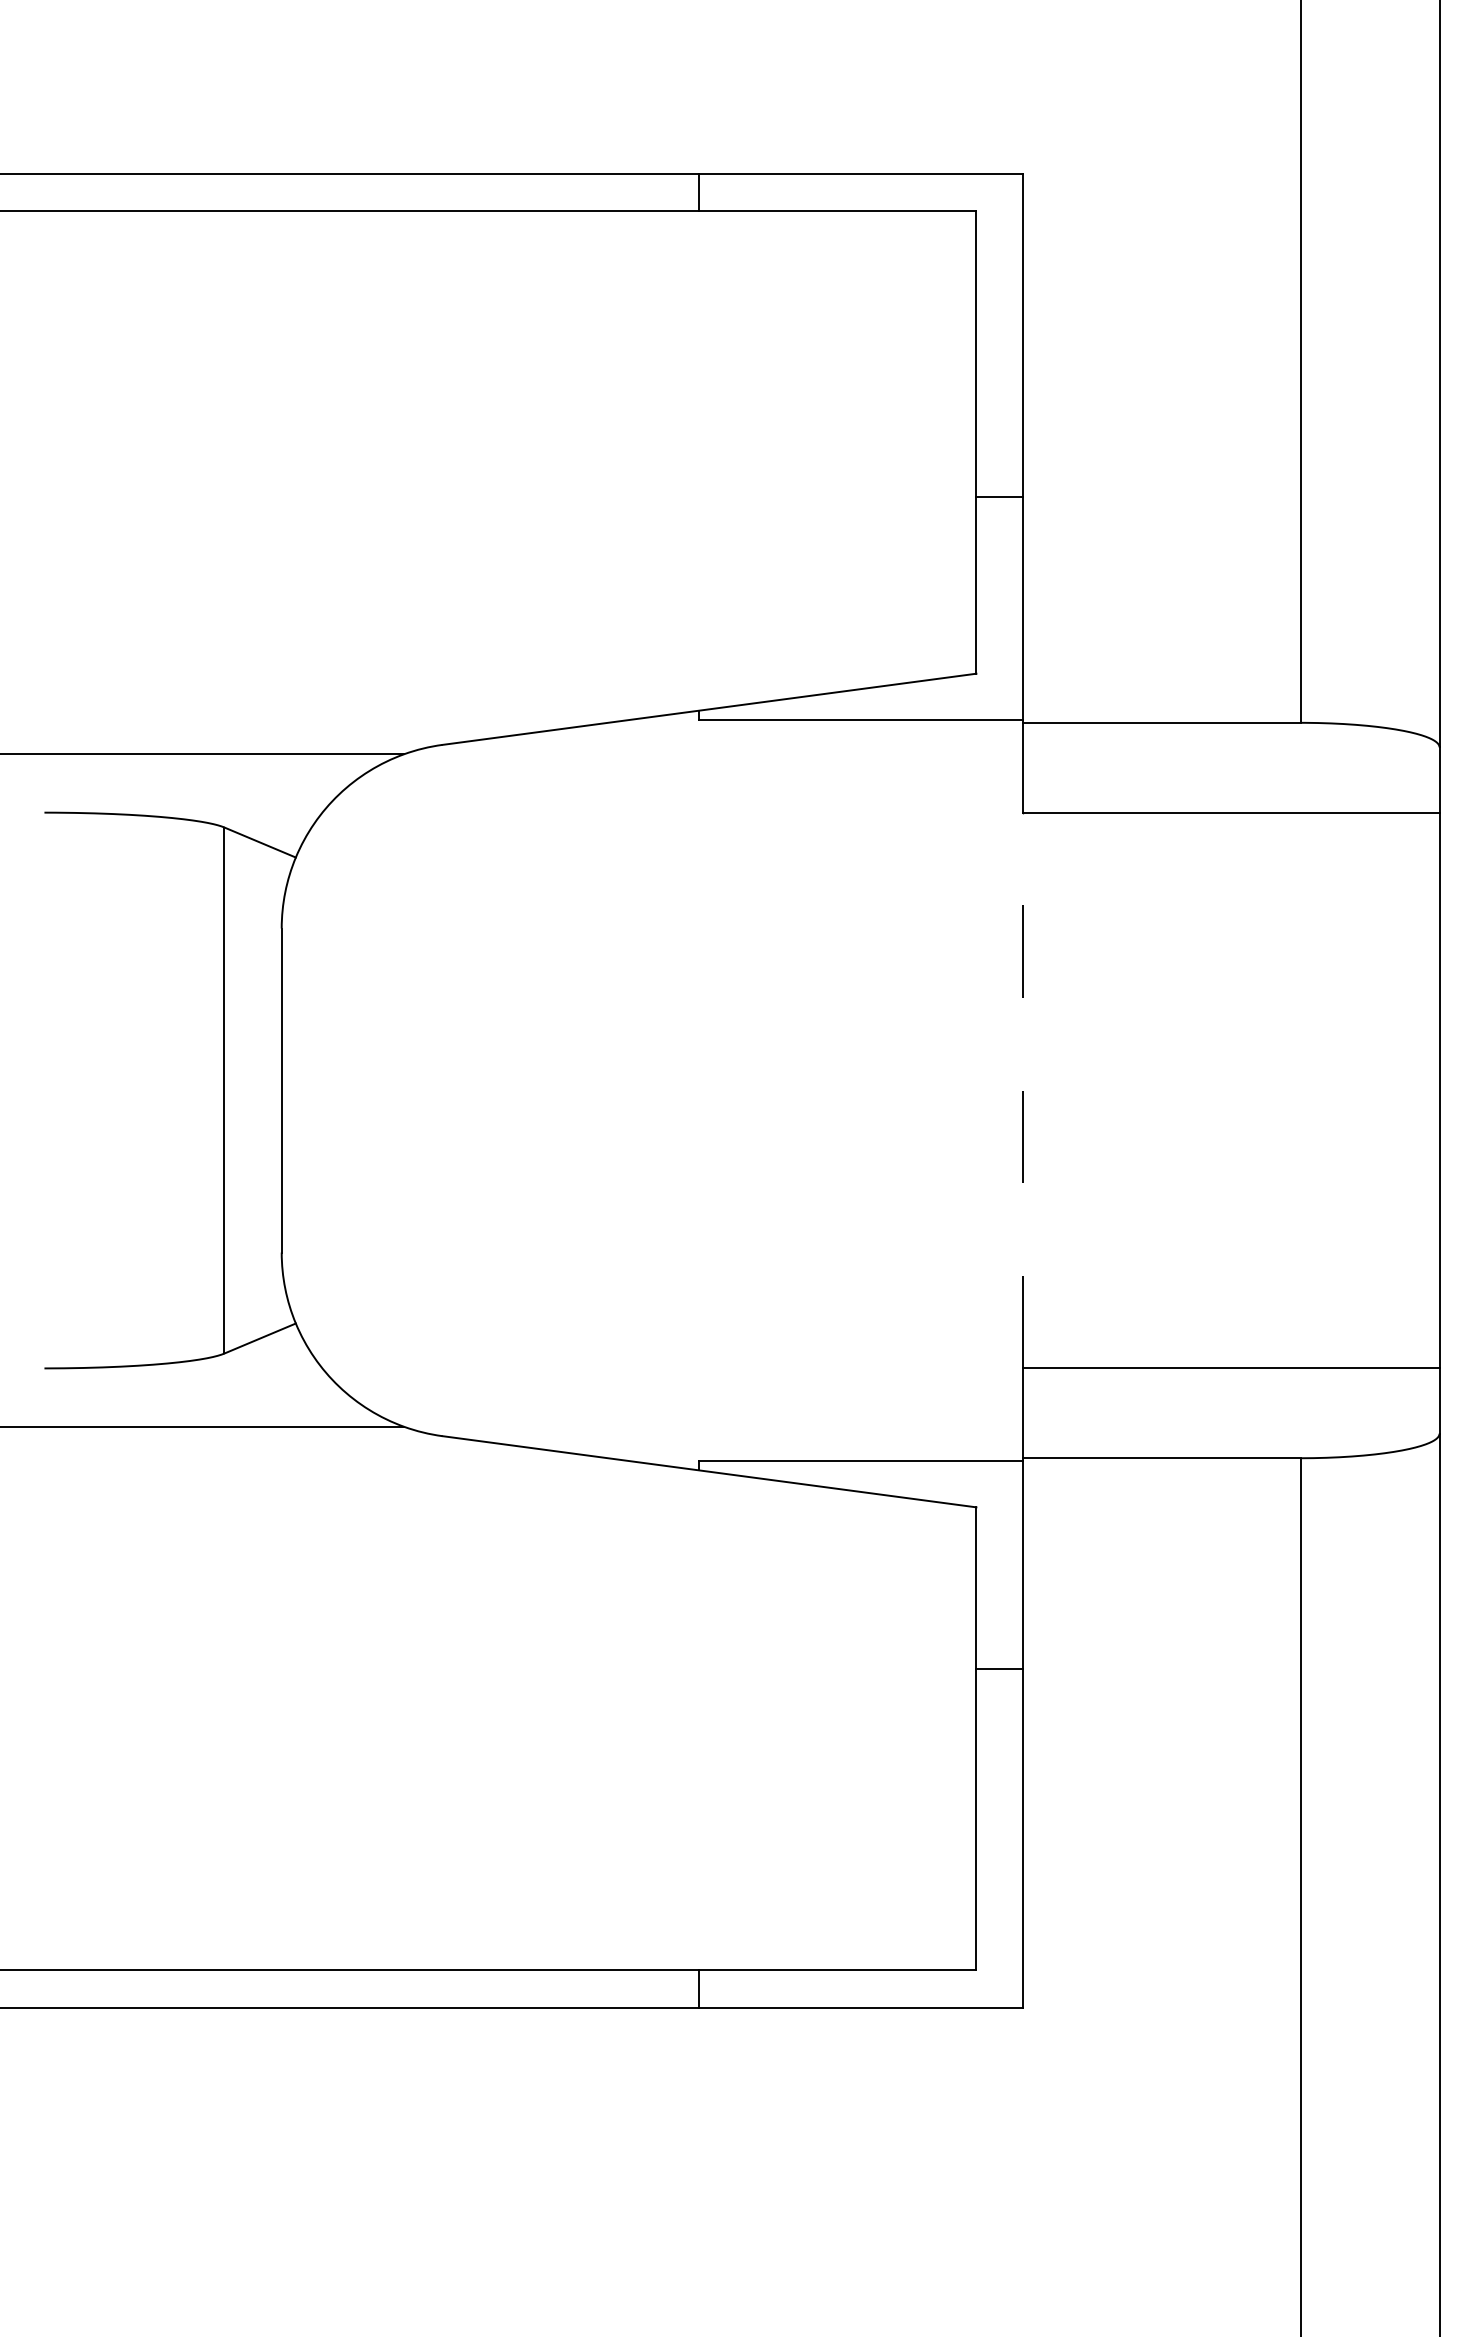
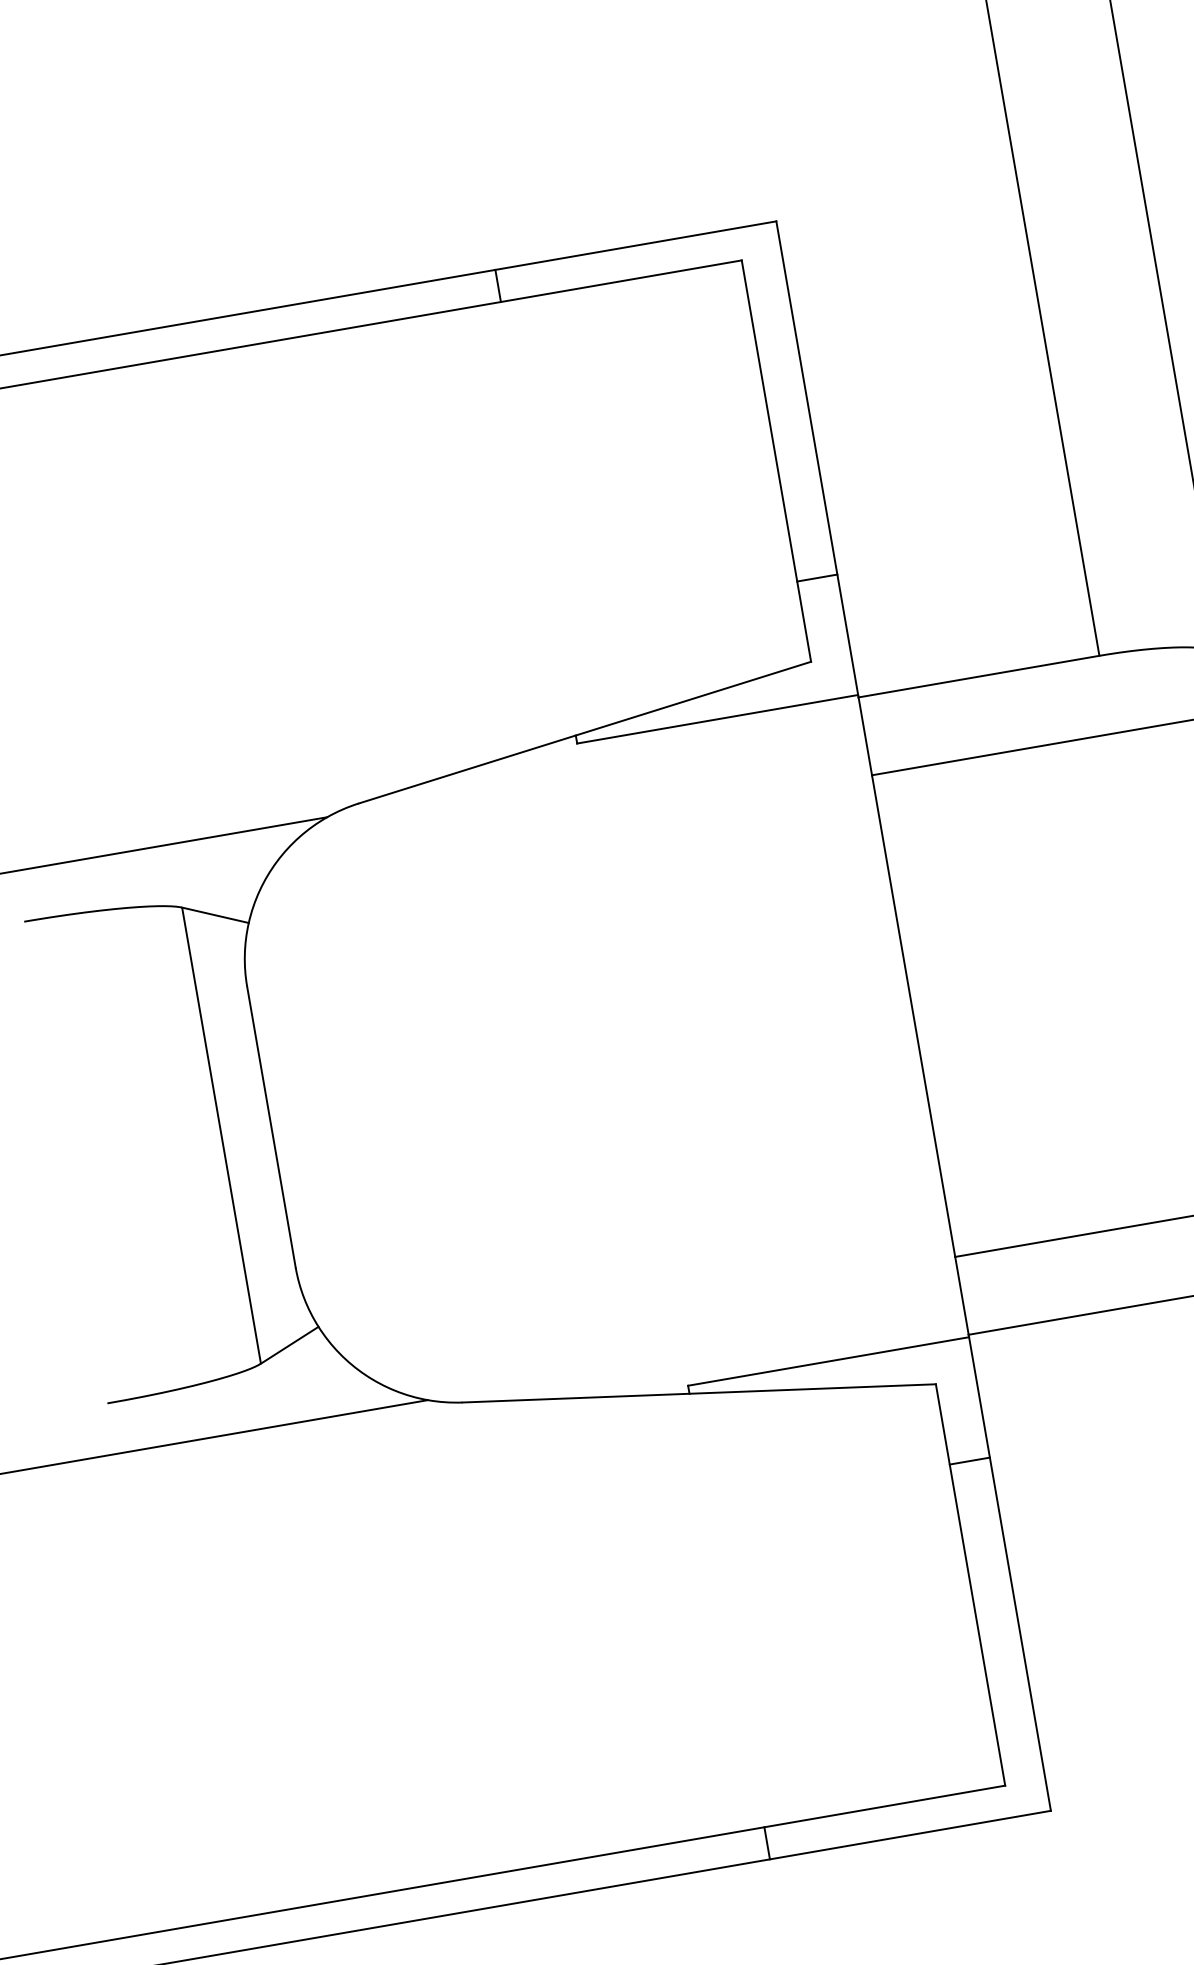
line: (999, 497) -> (817, 578), moved
line: (1022, 1090) -> (913, 1016), dashed -> solid
line: (999, 1668) -> (969, 1460), moved

